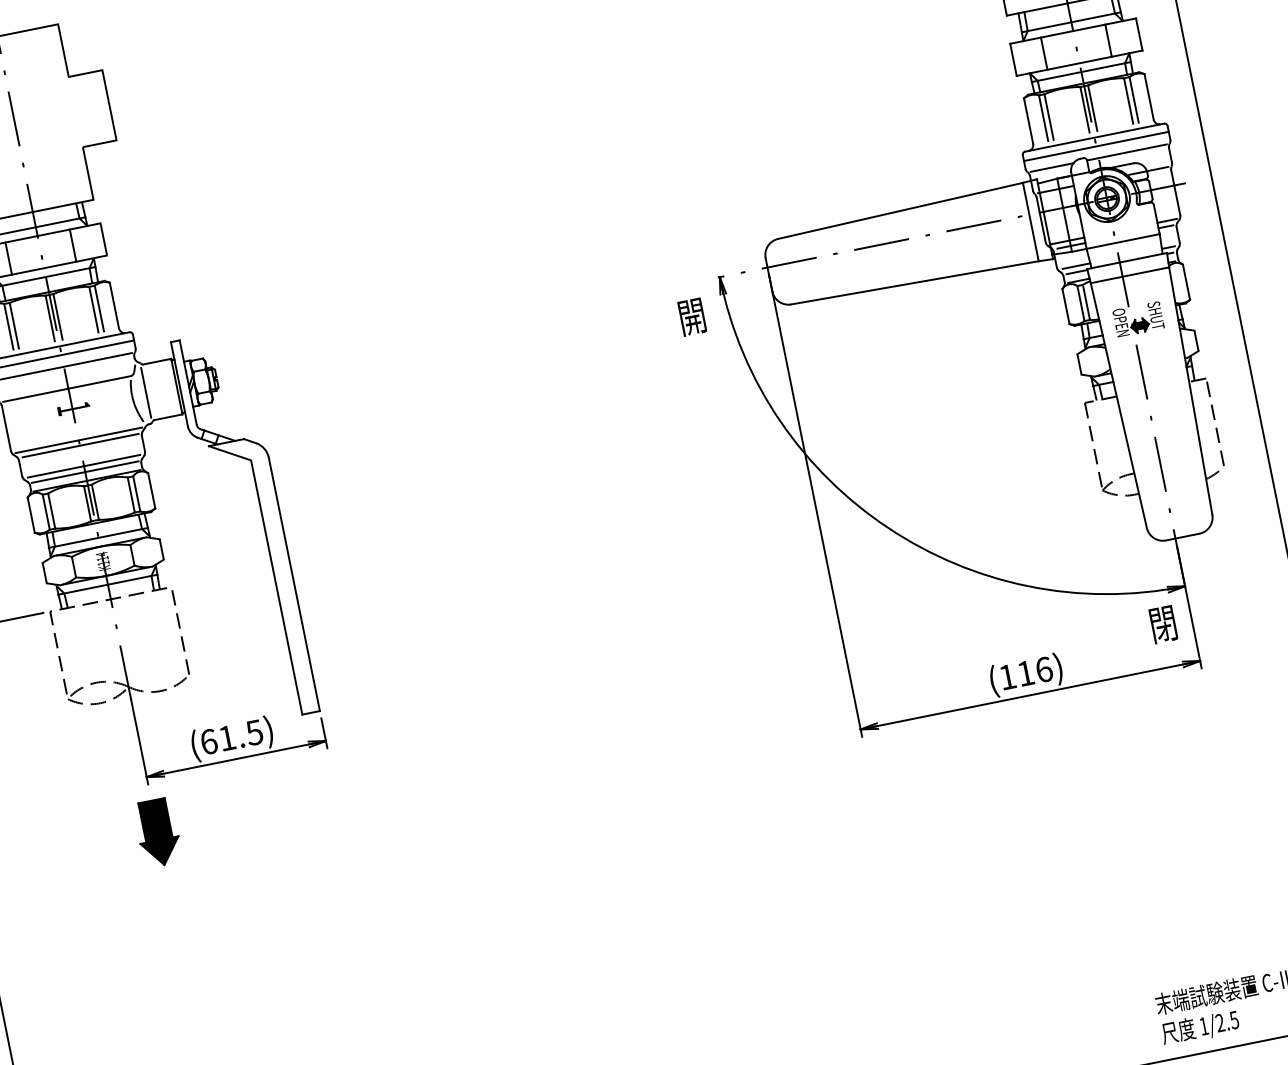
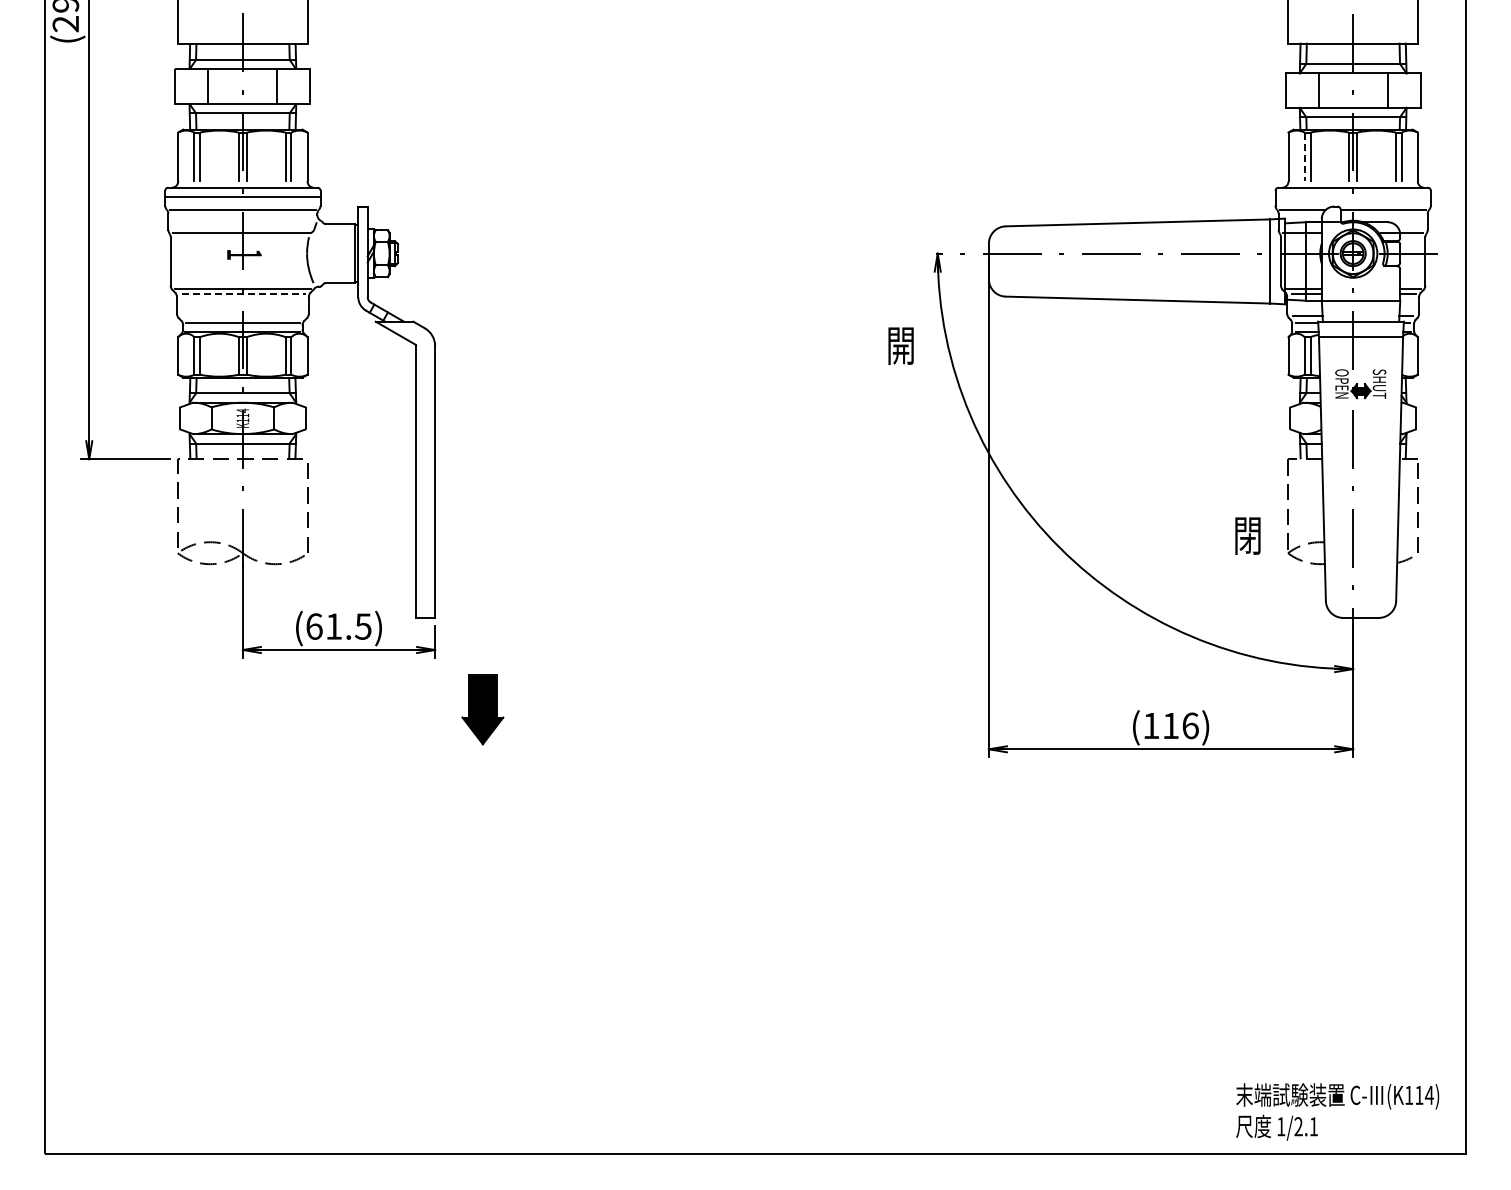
line: (1043, 118) -> (1304, 157), solid -> dashed
line: (1095, 146) -> (1352, 197), removed
text: (691, 316) -> (900, 345), moved
line: (146, 392) -> (322, 253), removed
line: (81, 445) -> (244, 294), solid -> dashed
line: (83, 466) -> (242, 316), removed
text: (1162, 624) -> (1247, 535), moved
part: (157, 832) -> (482, 709), moved
text: (1234, 1020) -> (1313, 1126), 1/2.5 -> 1/2.1

